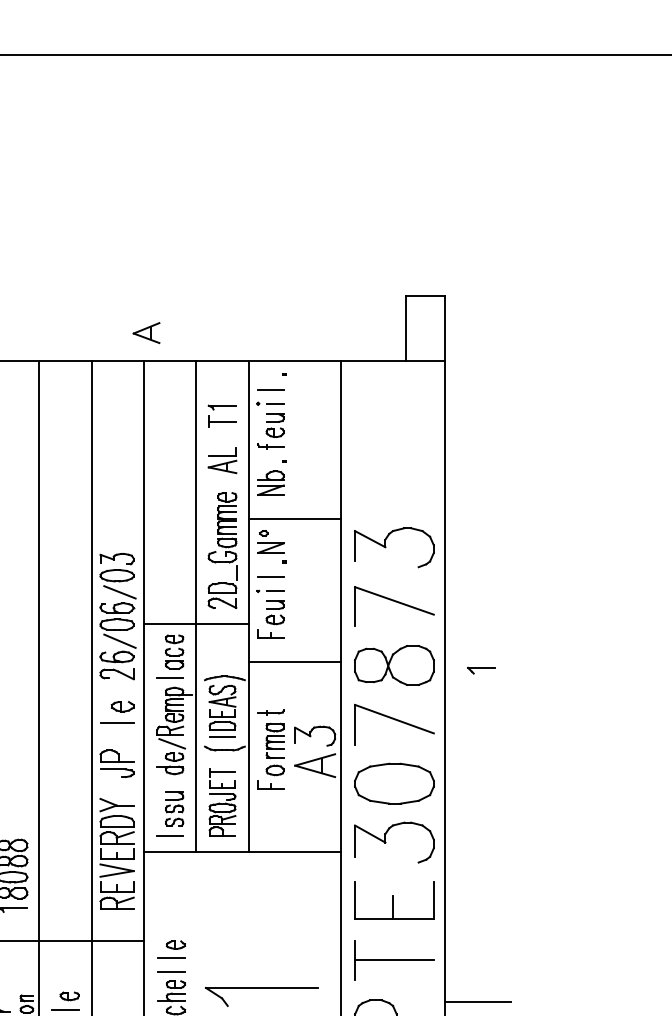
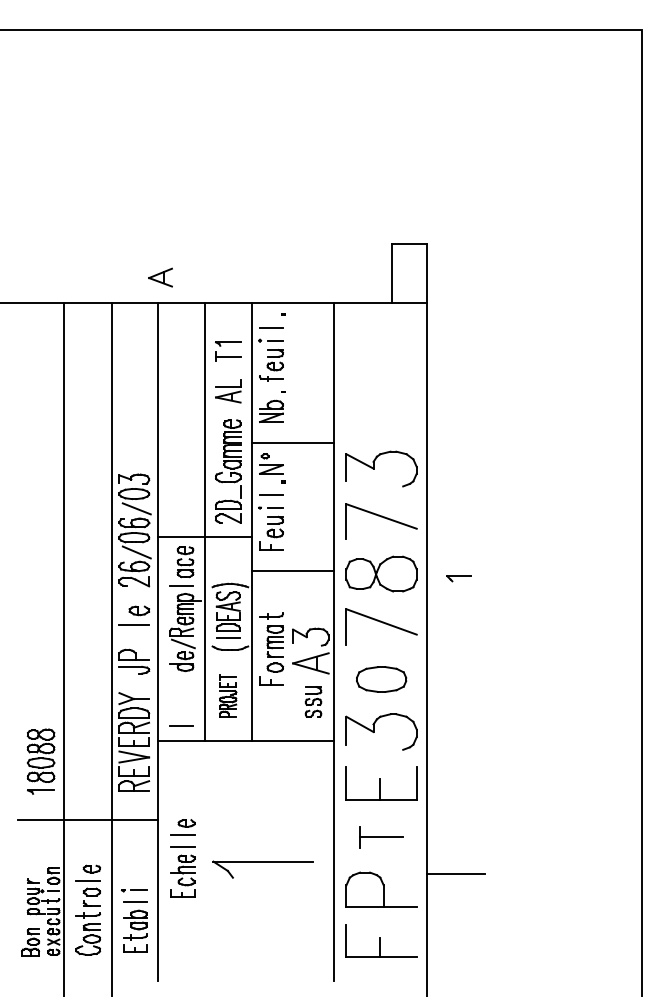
part: (394, 783) -> (381, 679), size x0.7
part: (221, 801) -> (227, 695), size x0.7
part: (174, 808) -> (313, 701), moved
part: (394, 960) -> (381, 837), size x0.6

